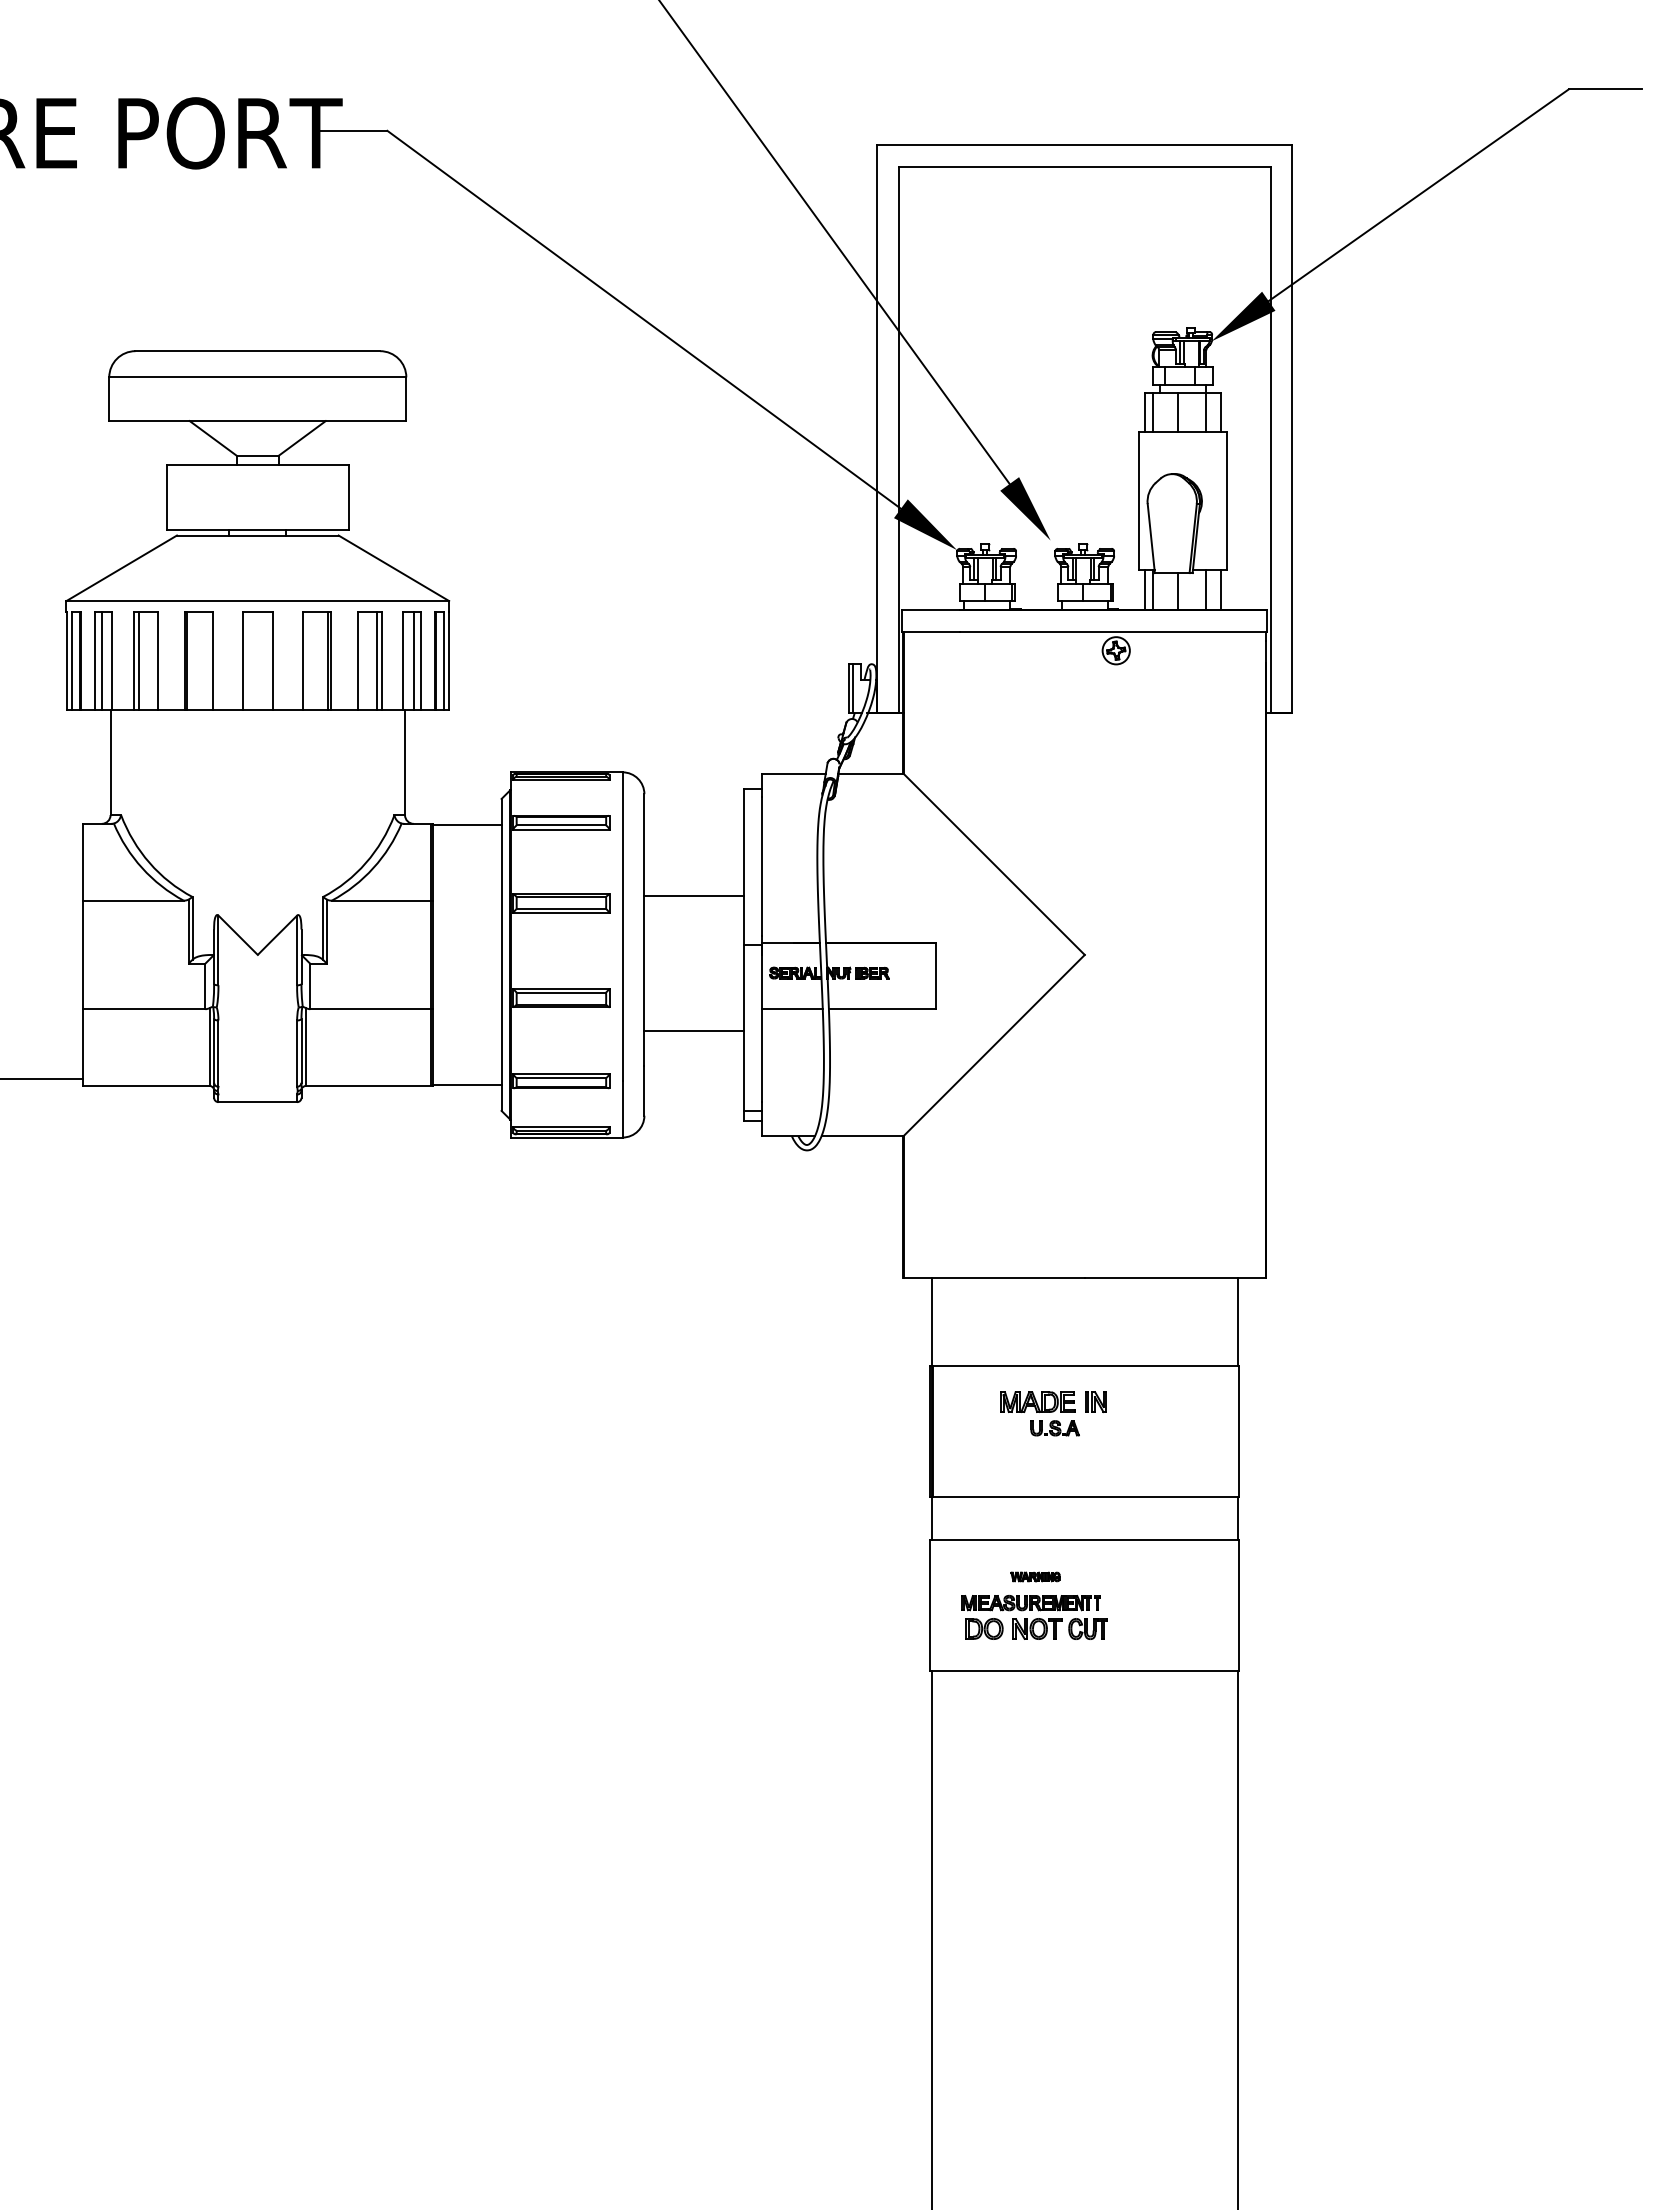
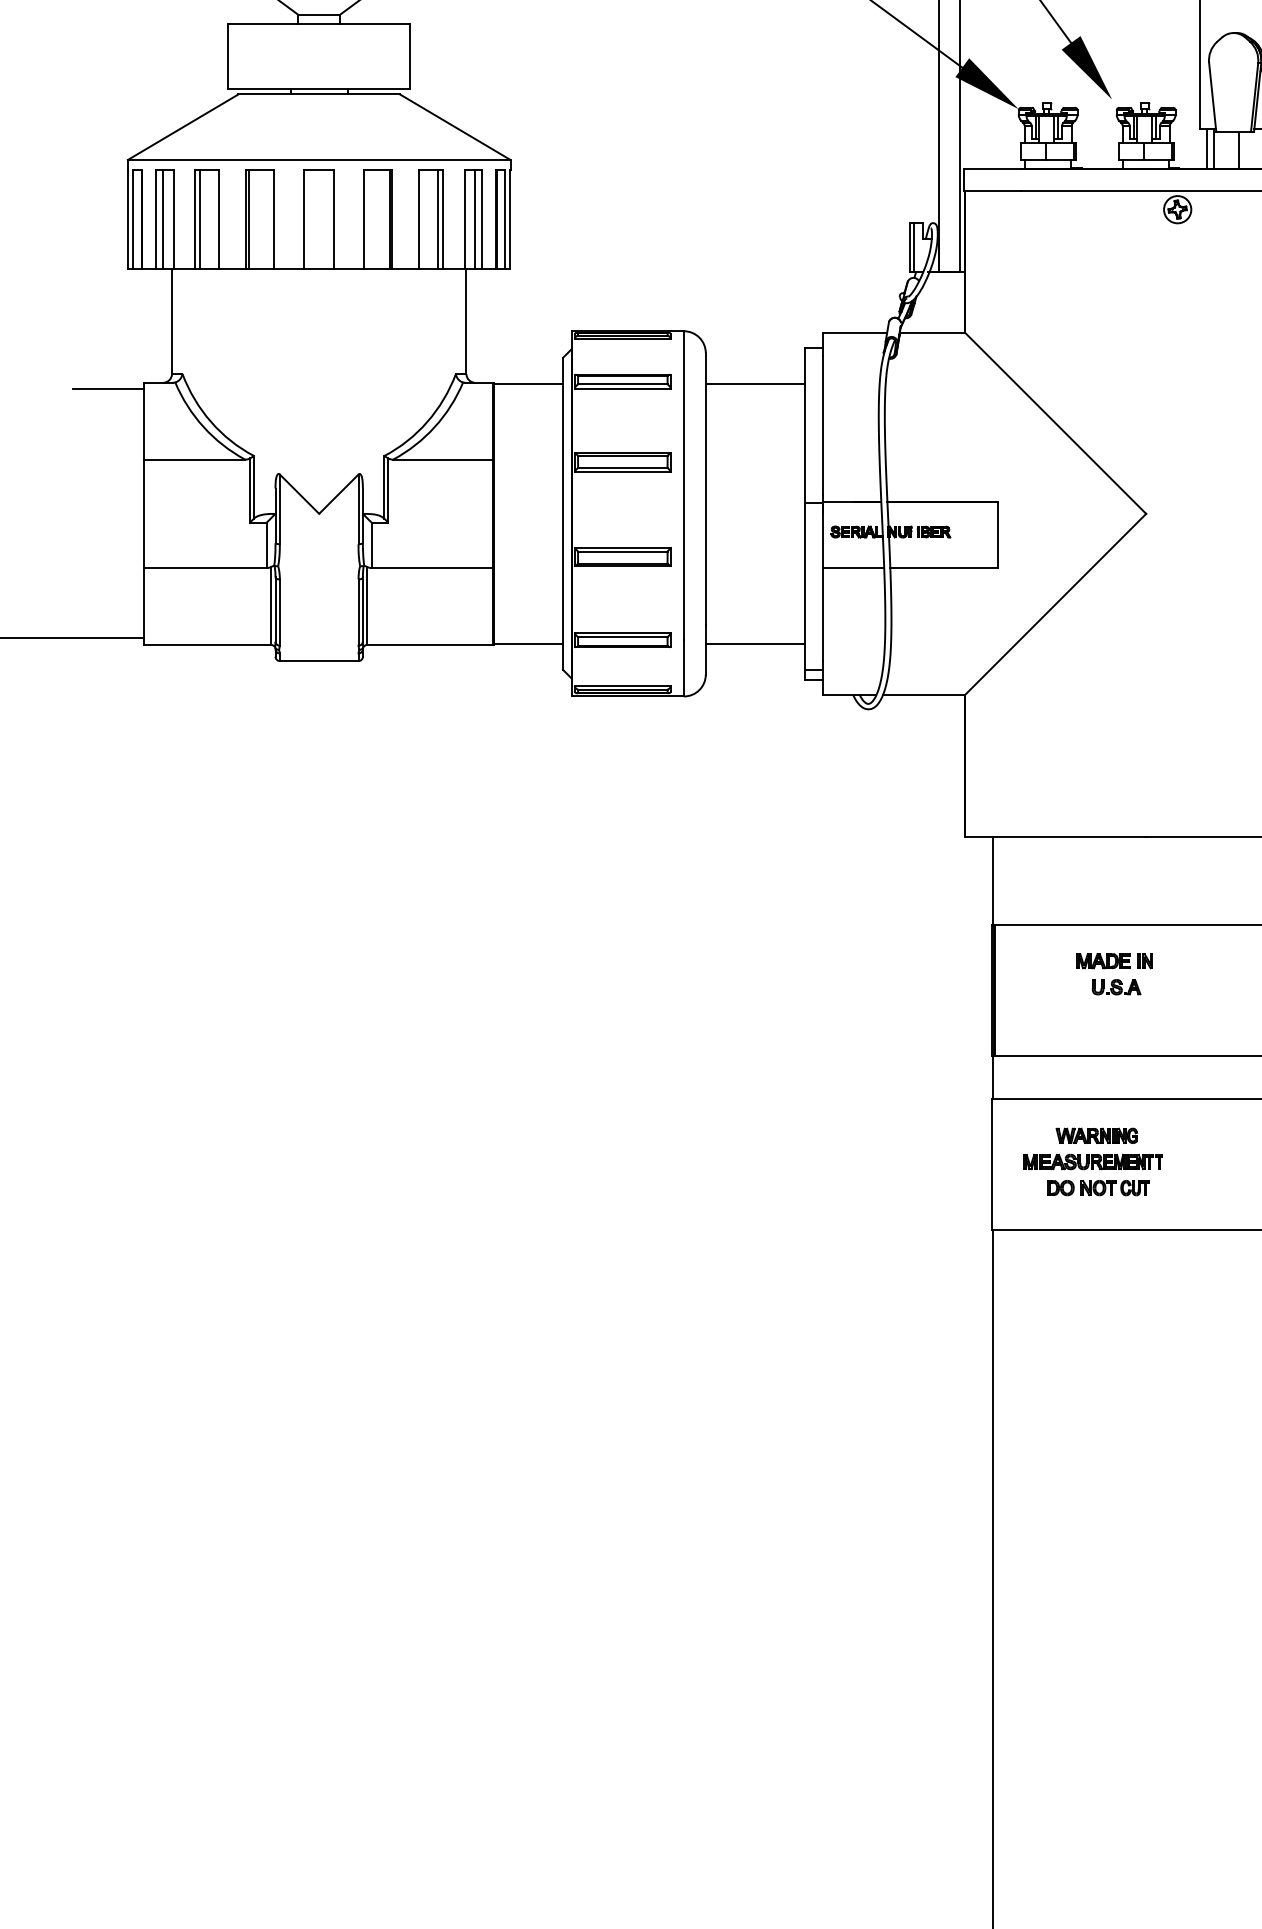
line: (47, 830) -> (108, 389), added
line: (694, 895) -> (755, 383), moved
line: (694, 1031) -> (755, 644), moved
part: (1053, 1402) -> (1114, 961), size x0.71
part: (1035, 1576) -> (1096, 1135), size x1.67
part: (1036, 1629) -> (1097, 1188), size x0.71

